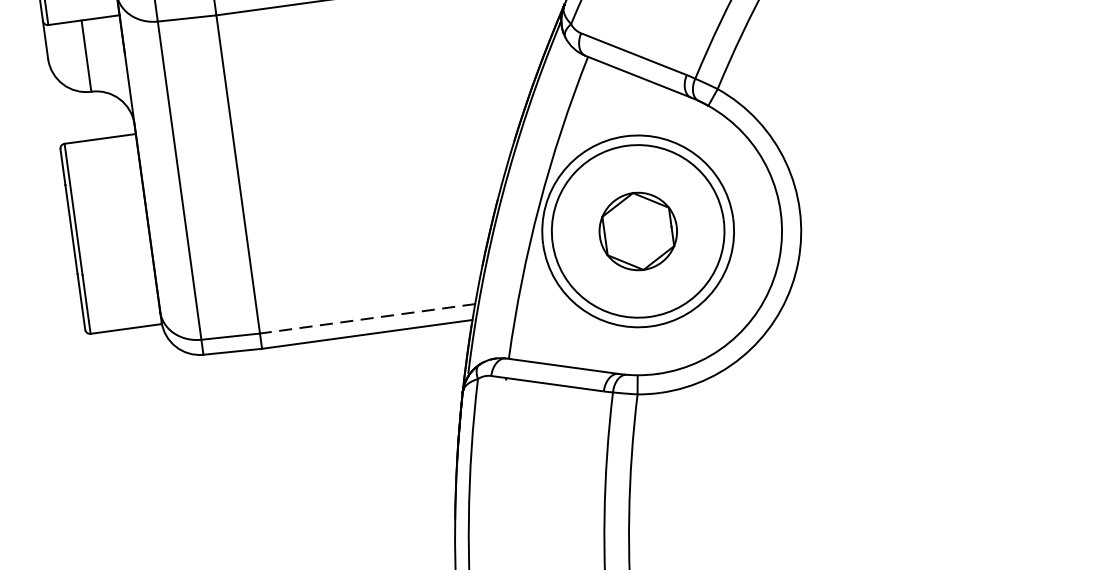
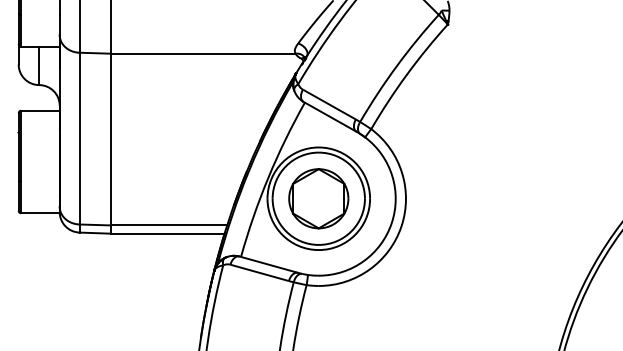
part: (637, 230) -> (318, 198), size x1.43
line: (366, 319) -> (168, 225), dashed -> solid

